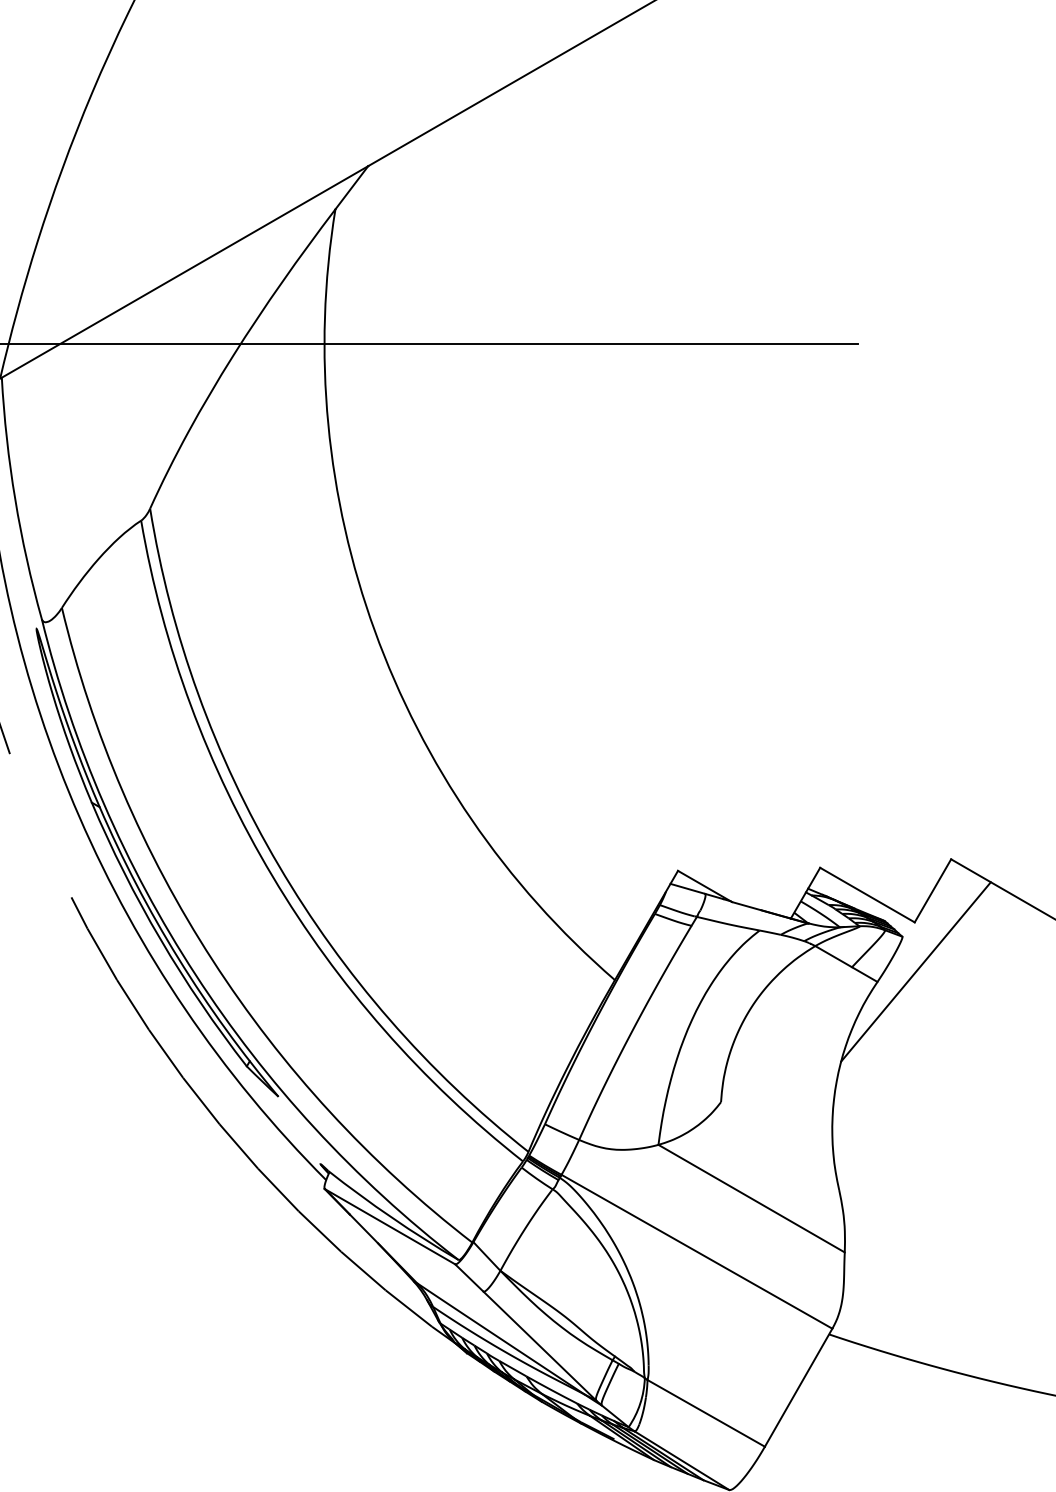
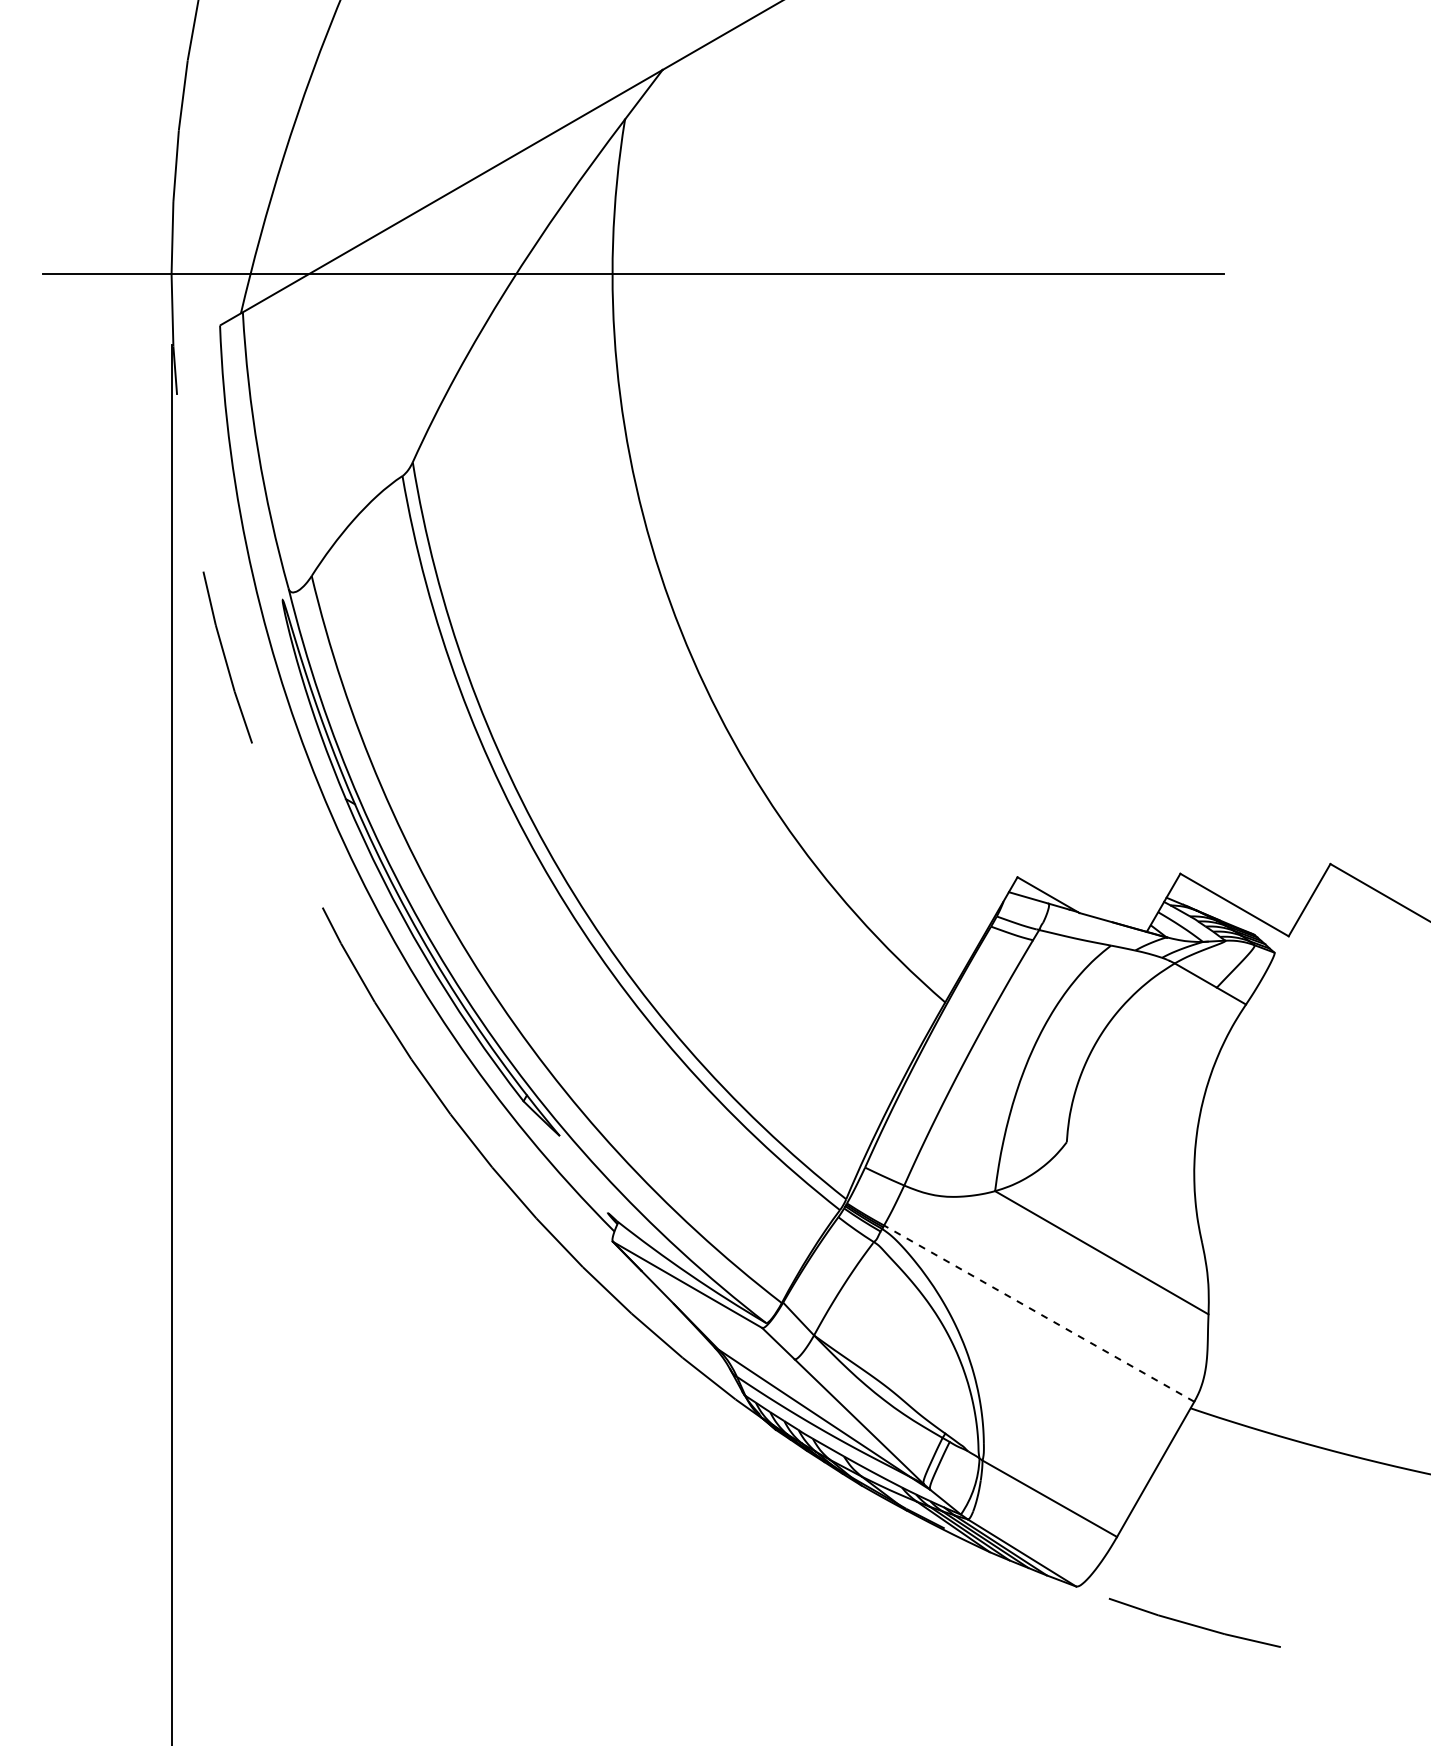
line: (915, 971) -> (1289, 992), removed
line: (696, 1251) -> (1038, 1313), solid -> dashed

